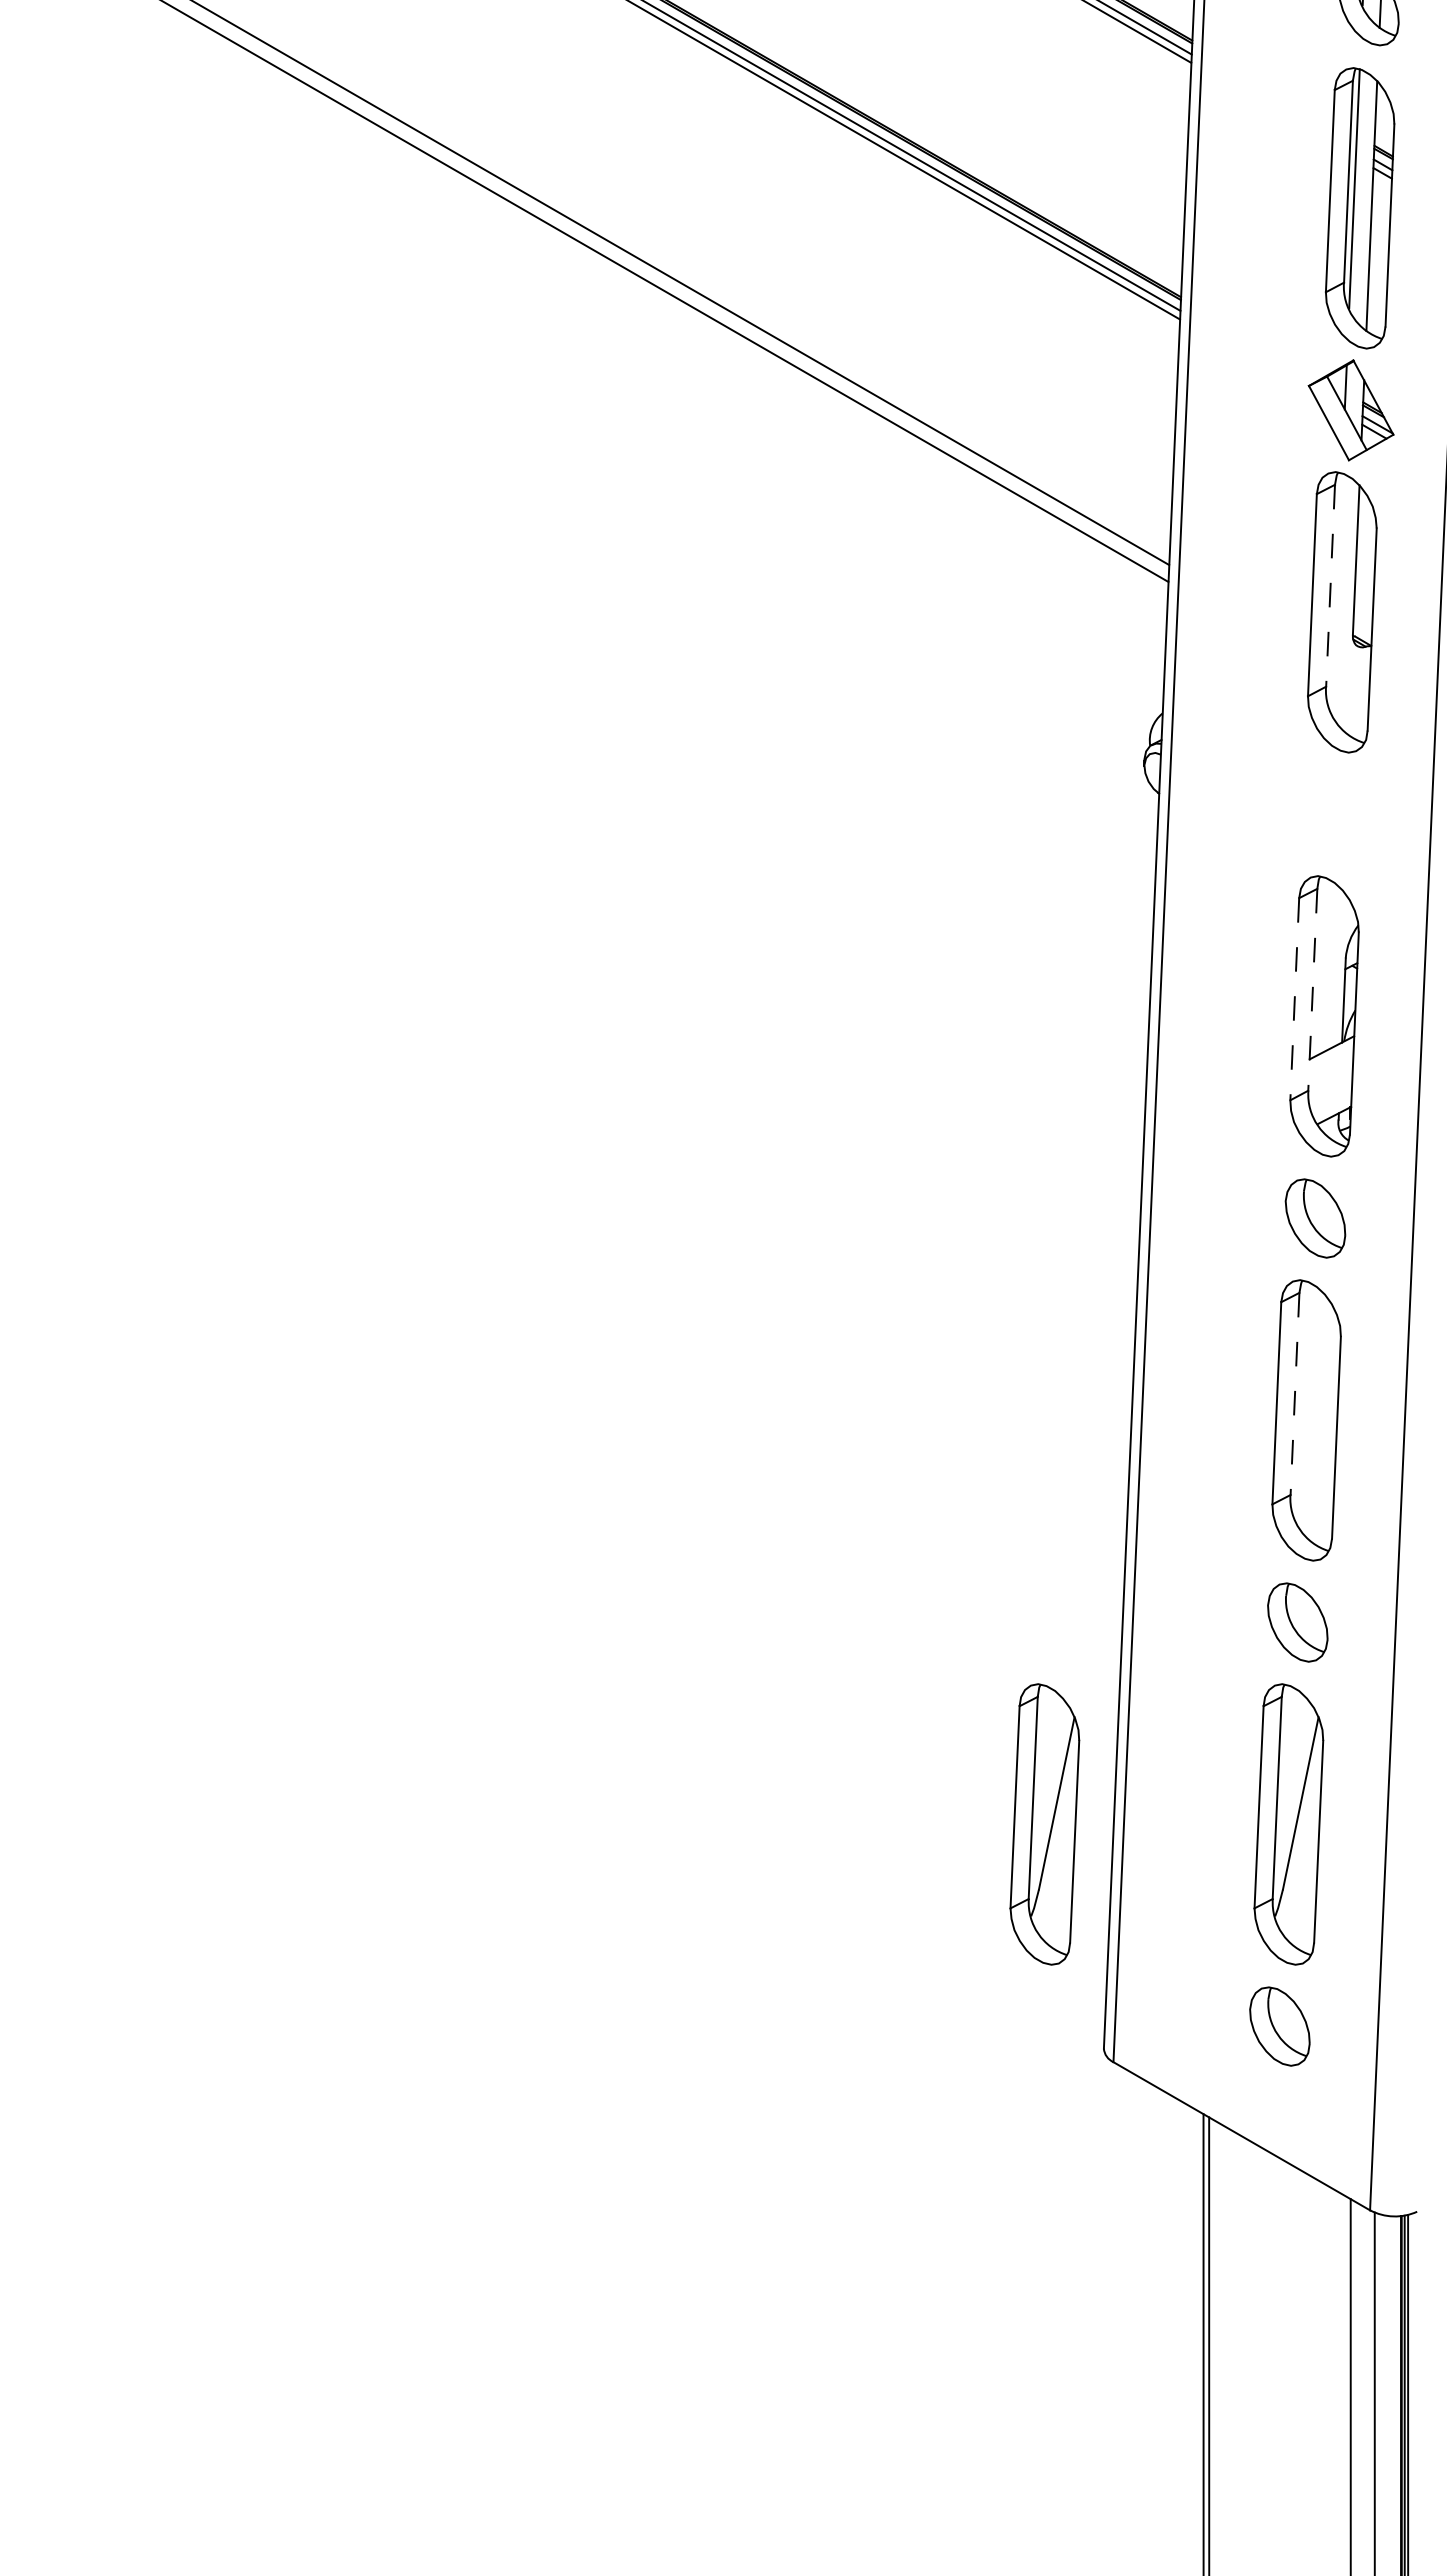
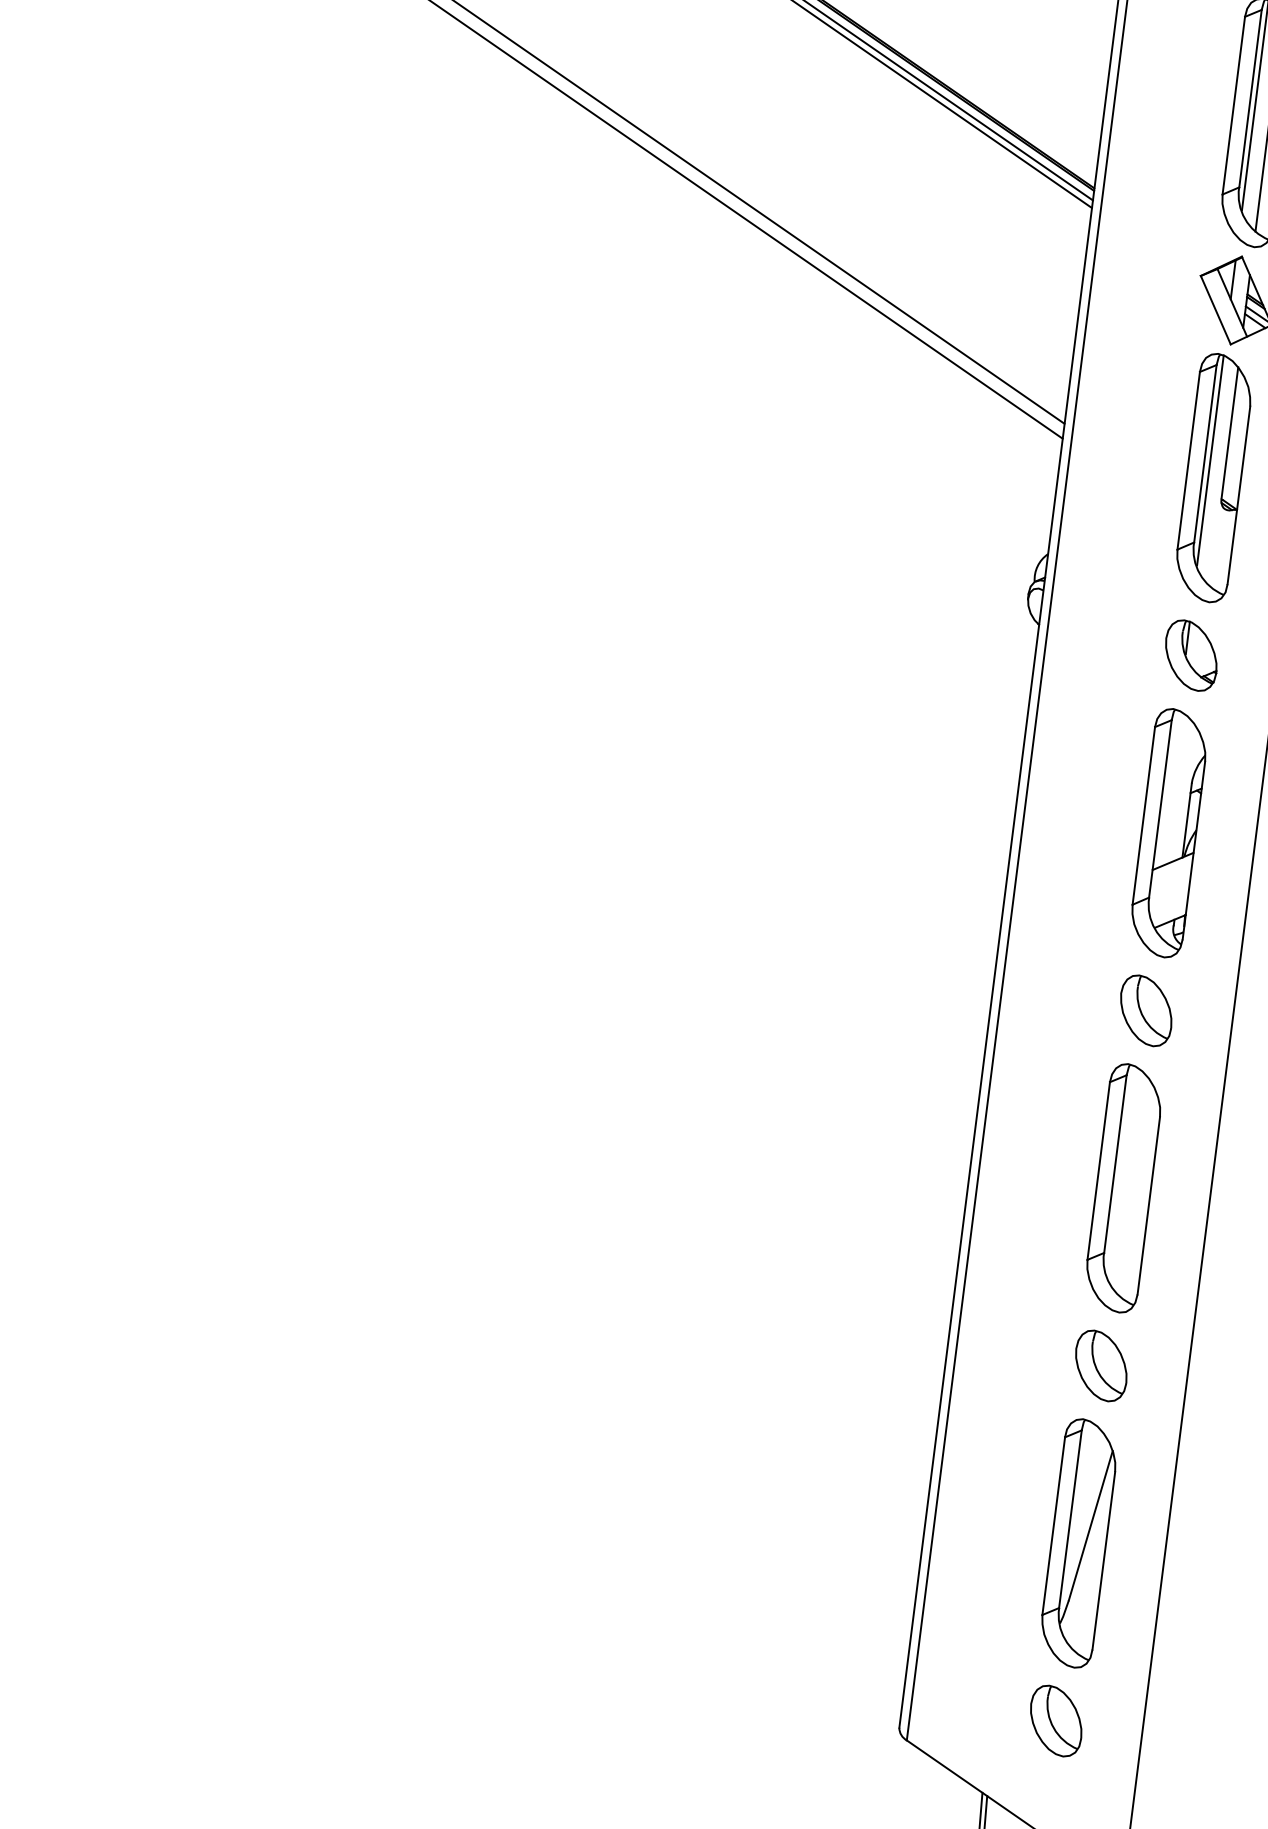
line: (1330, 586) -> (1205, 454), dashed -> solid
line: (1336, 592) -> (1210, 460), added
part: (1333, 814) -> (1191, 655), added
line: (1312, 990) -> (1160, 809), dashed -> solid
line: (1294, 999) -> (1143, 816), dashed -> solid
line: (1294, 1394) -> (1114, 1164), dashed -> solid
part: (1044, 1824) -> (863, 1525), removed

